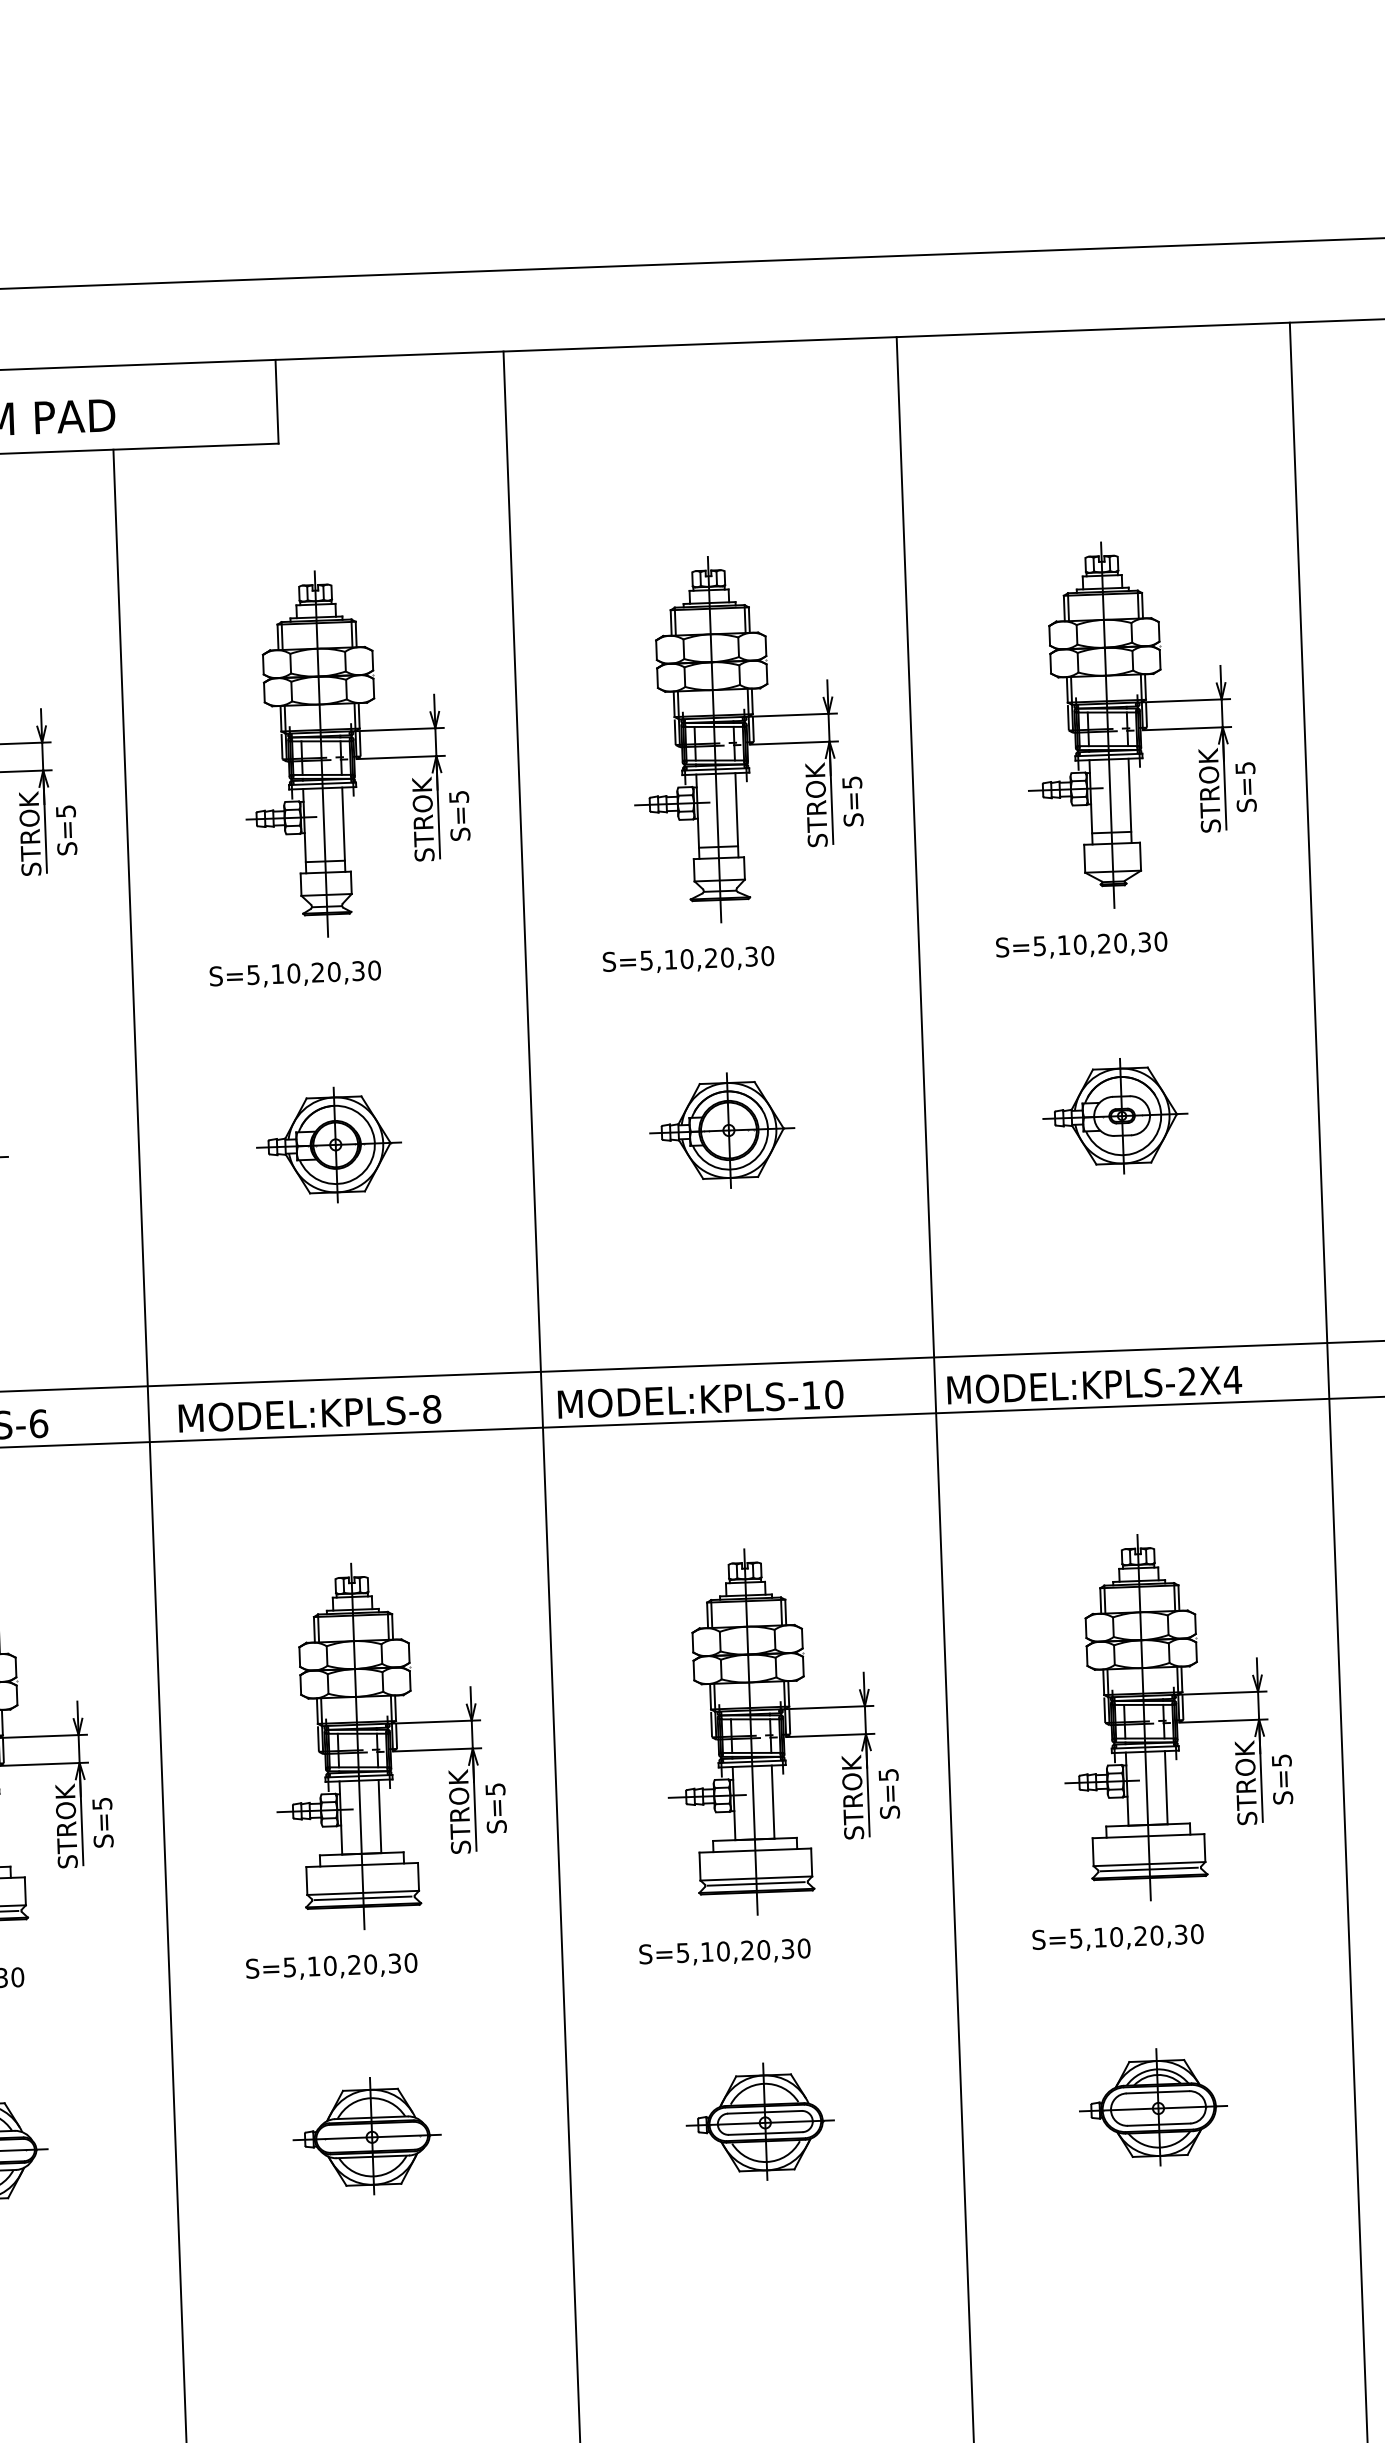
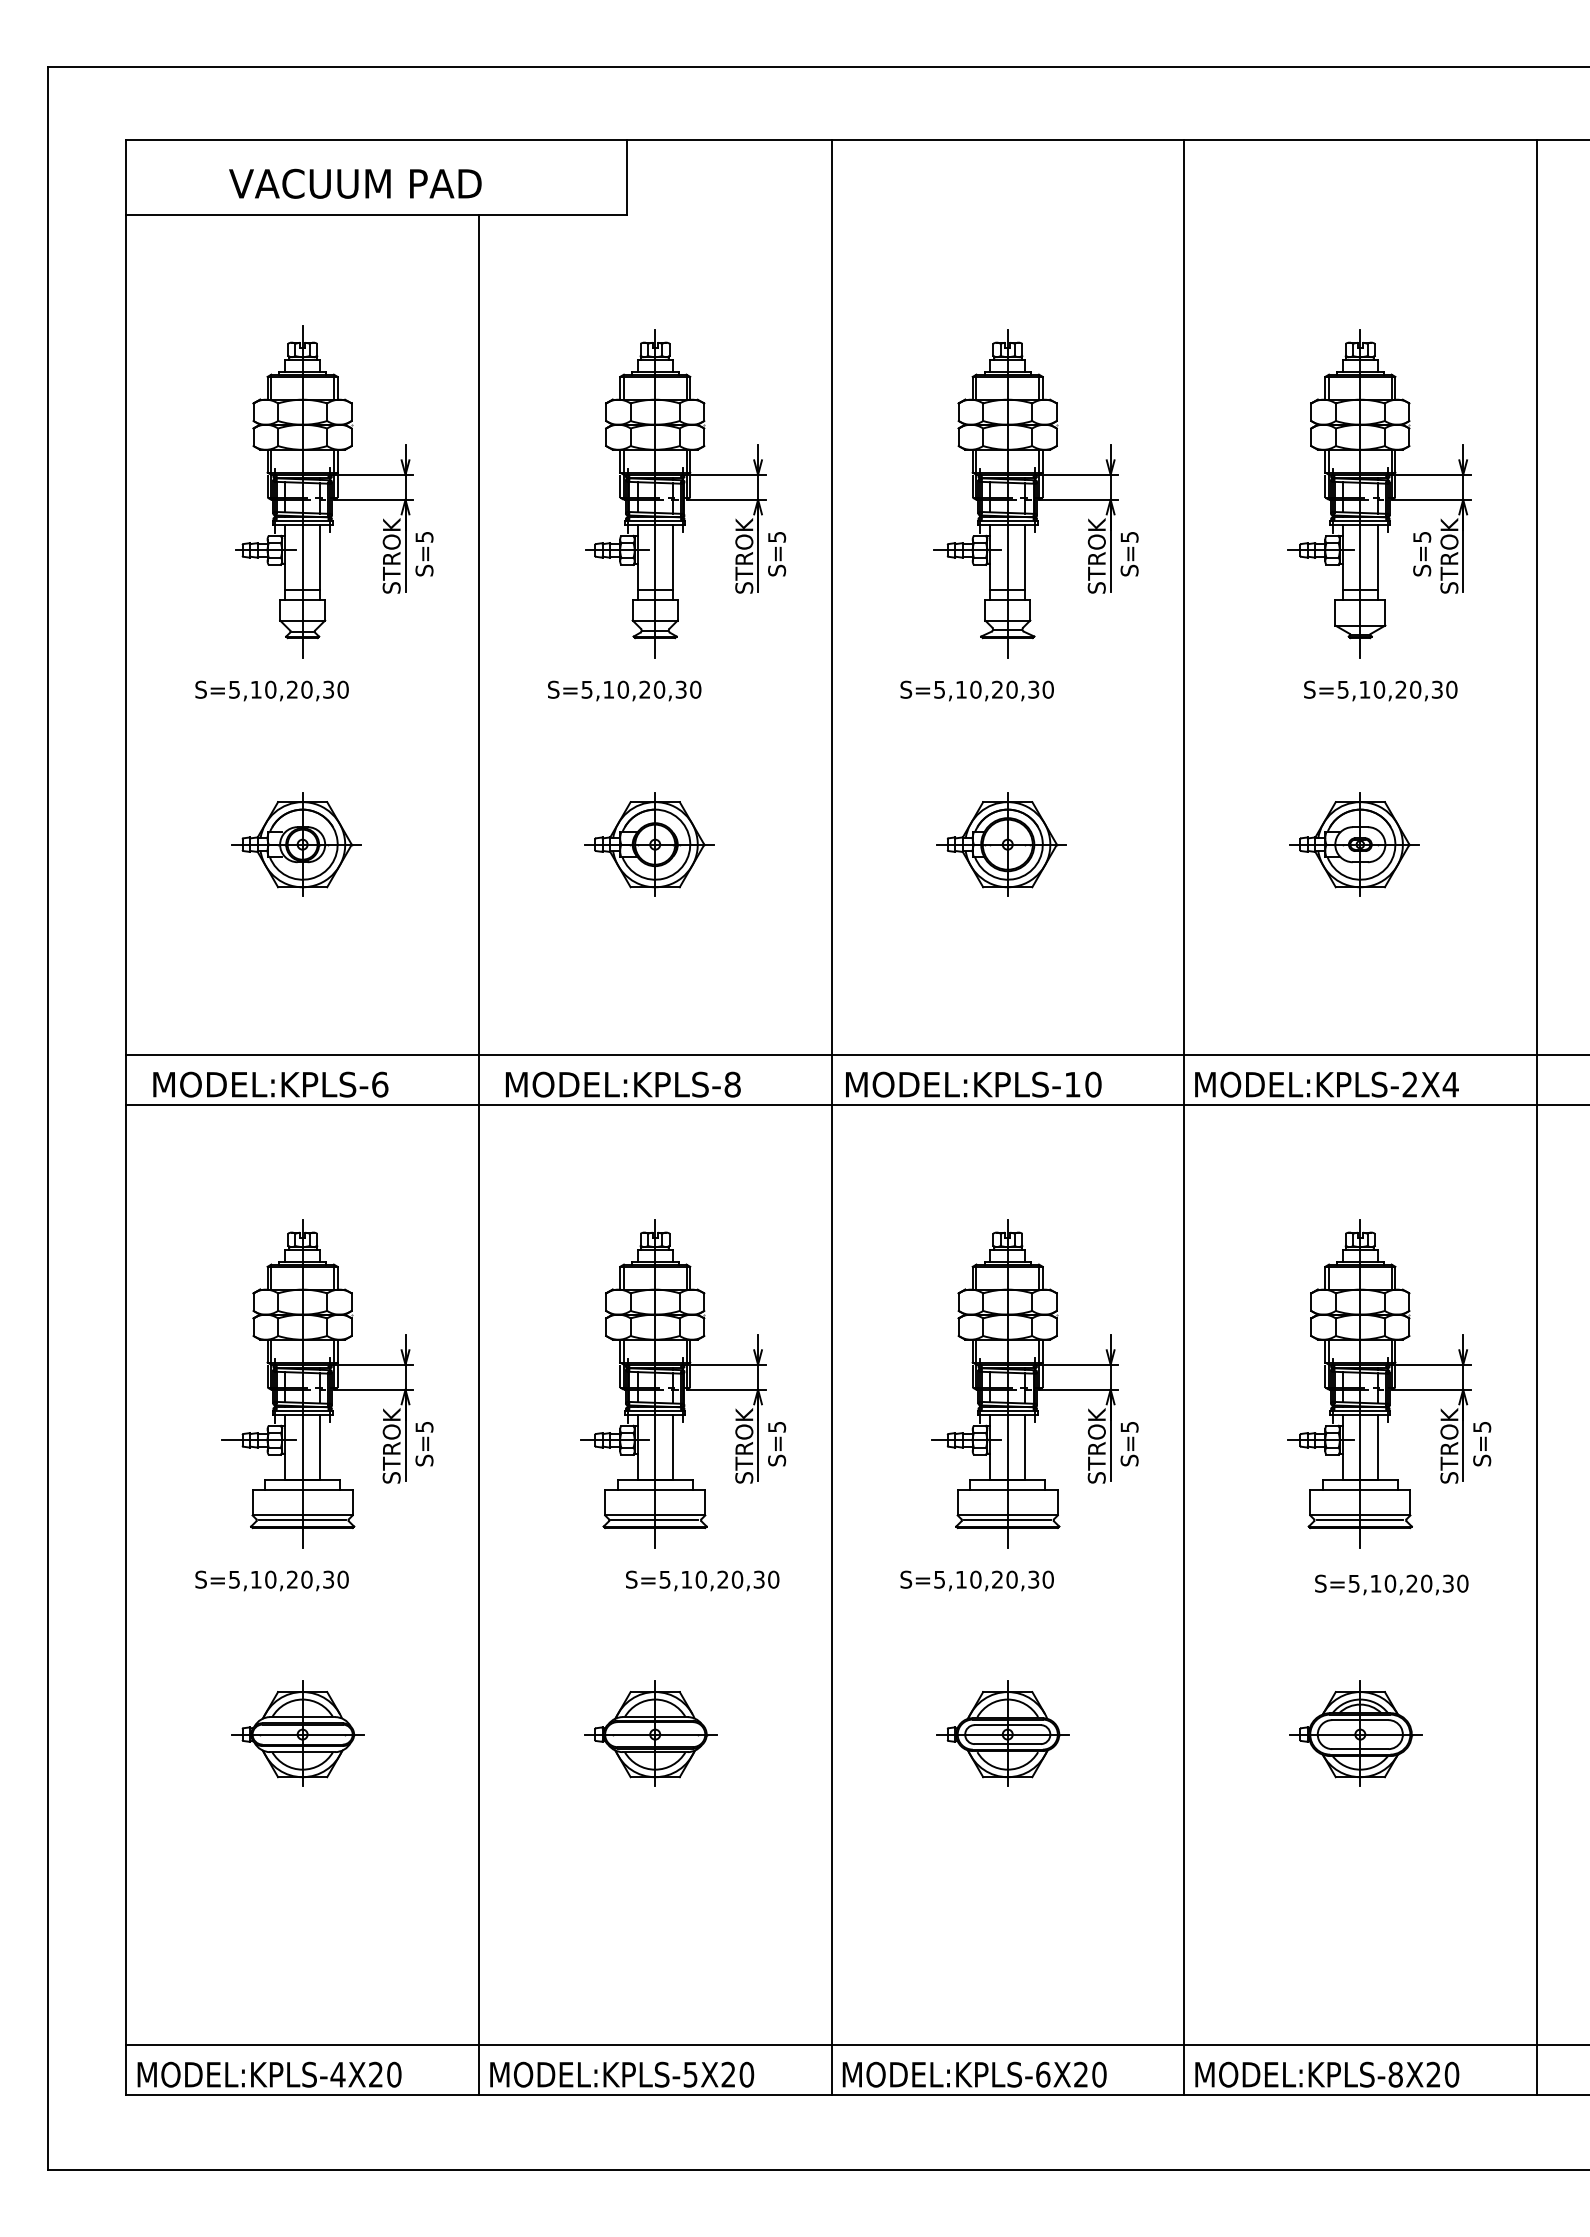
text: (1246, 787) -> (1422, 554), moved
text: (1081, 945) -> (1380, 690), moved
text: (1117, 1937) -> (1391, 1584), moved
text: (331, 1966) -> (702, 1580), moved

